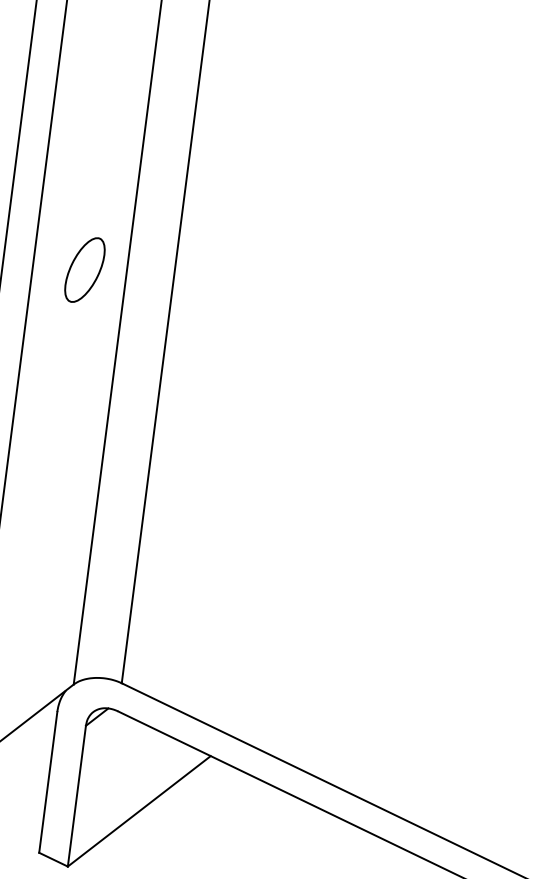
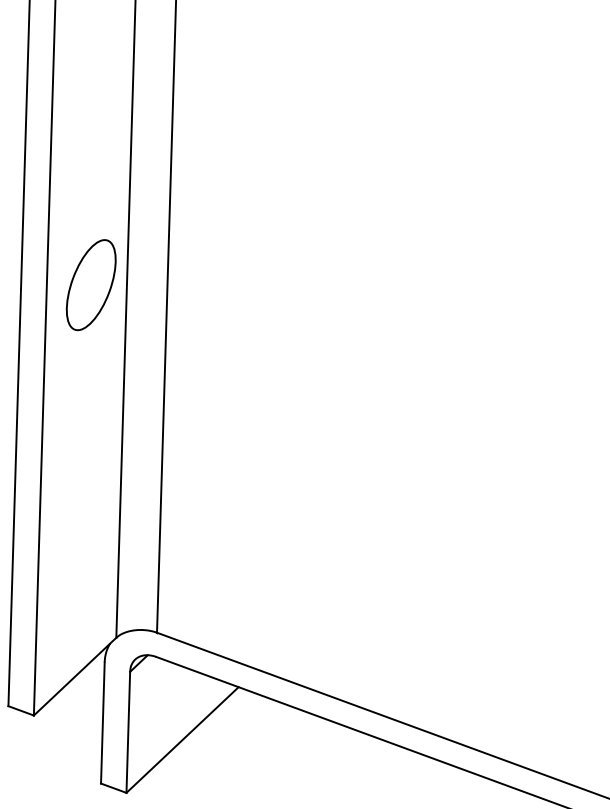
part: (85, 269) -> (91, 284), size x1.6

